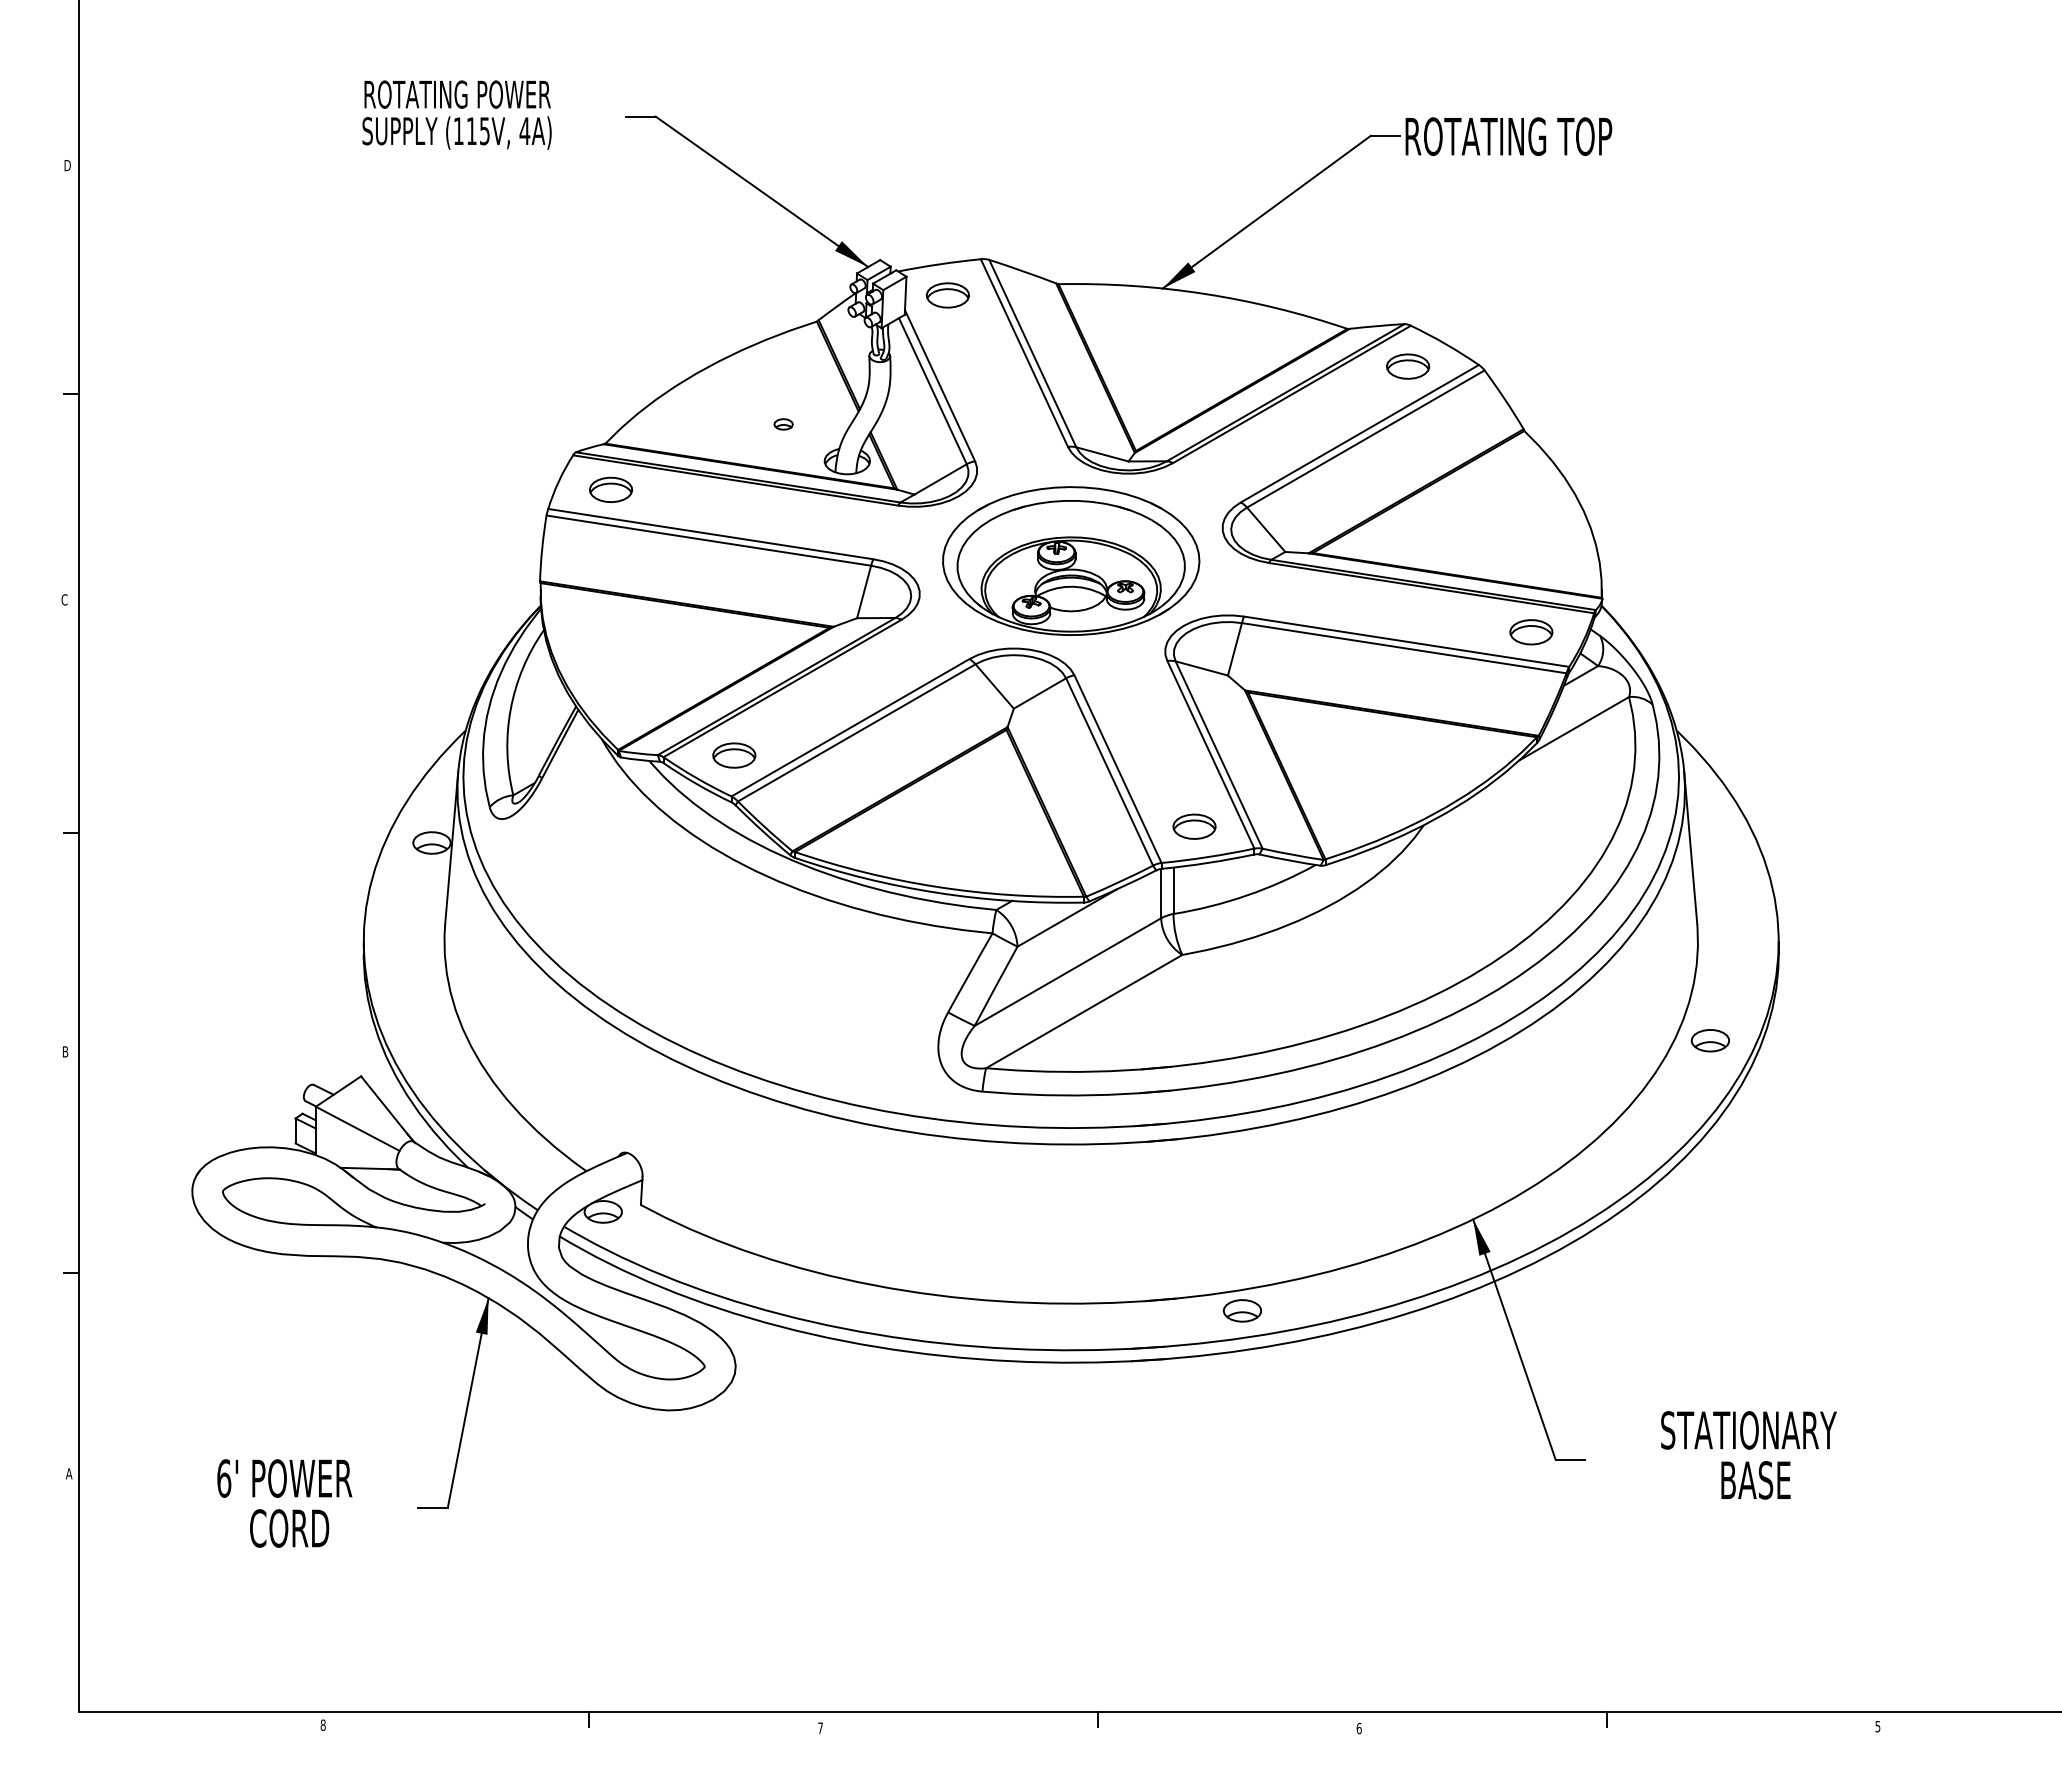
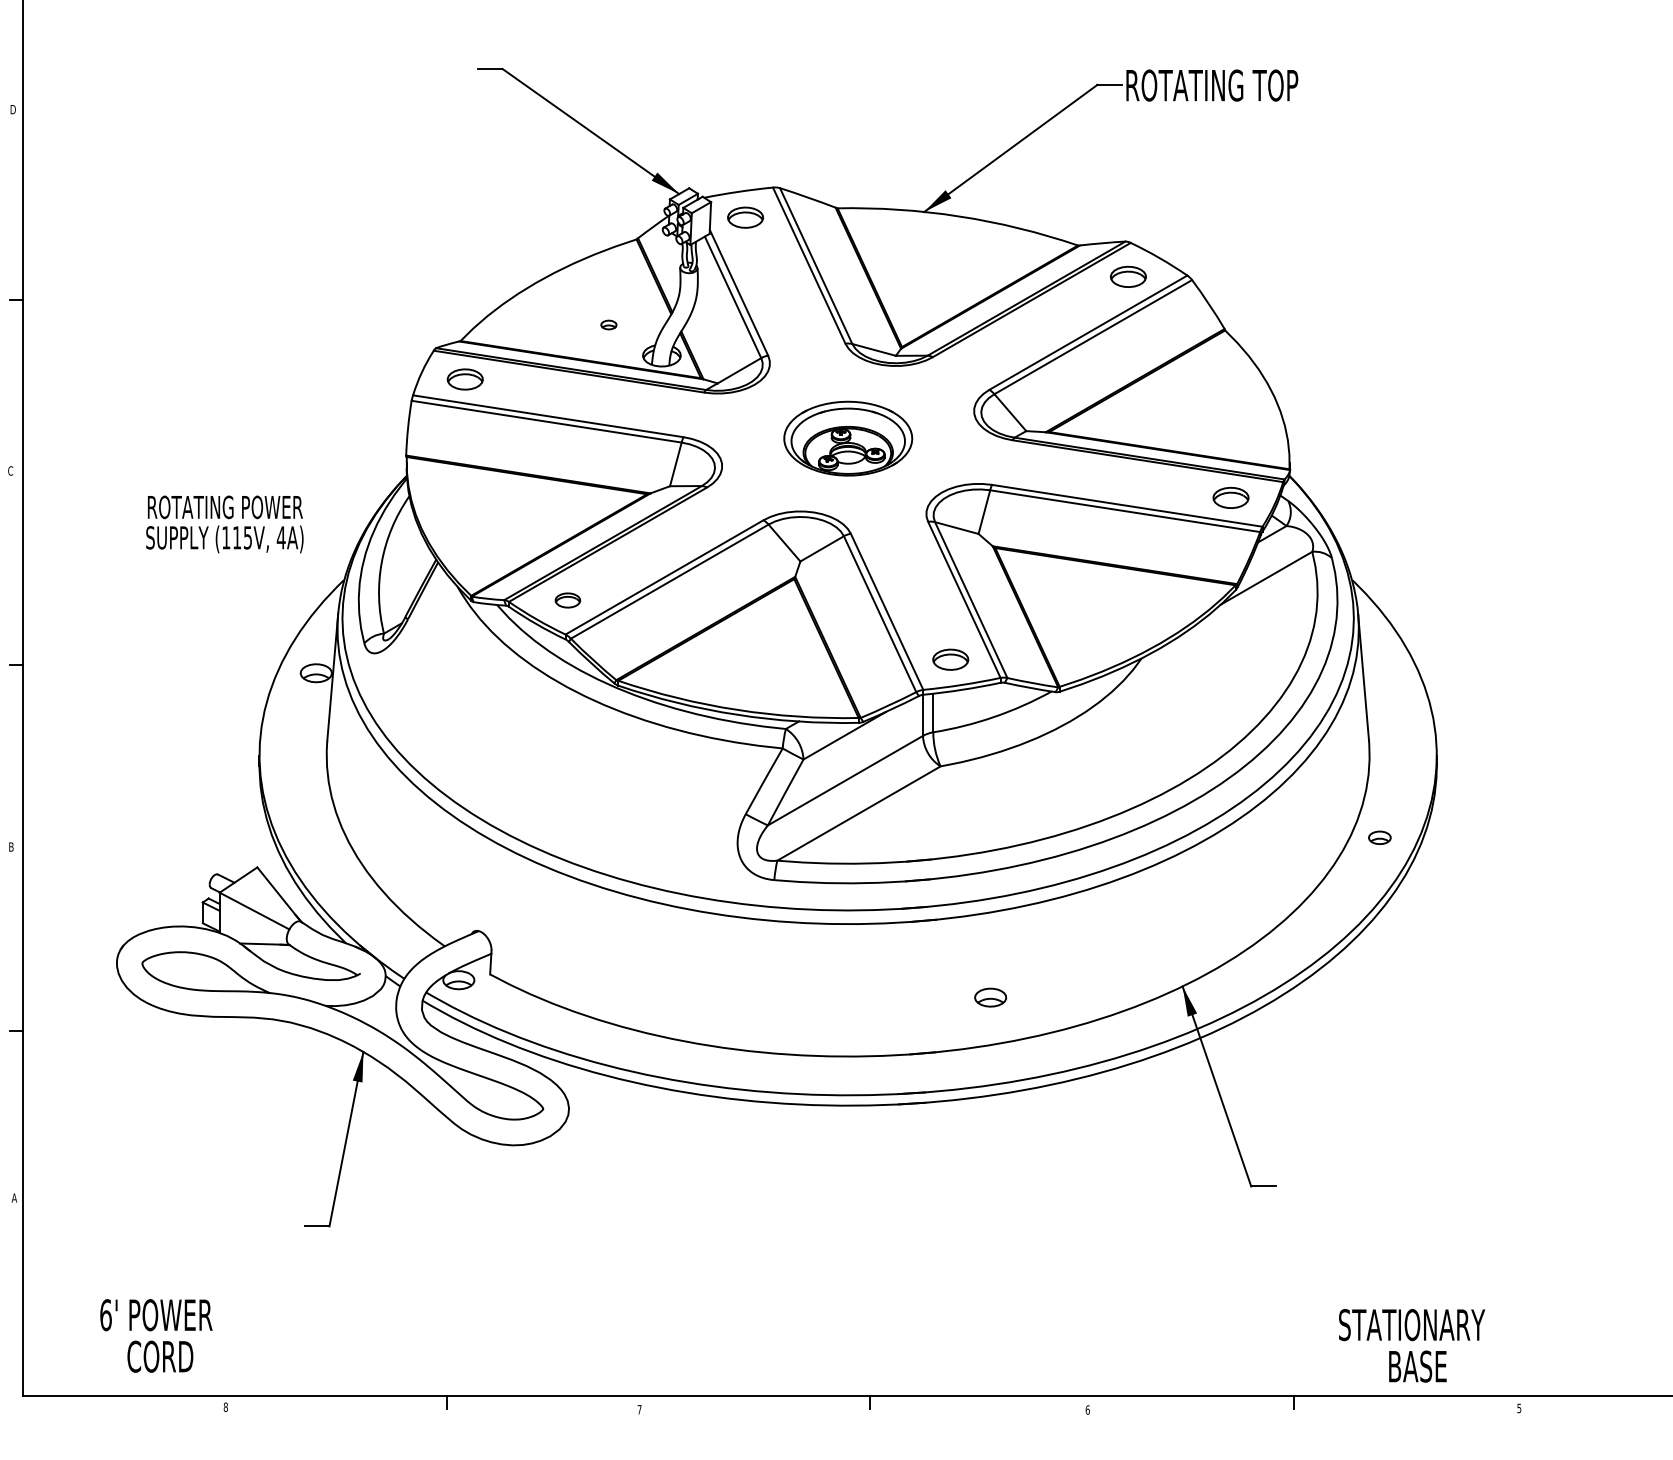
text: (456, 114) -> (224, 523), moved
part: (1071, 560) -> (848, 438), size x0.6
part: (734, 755) -> (568, 600), size x0.7
part: (1709, 1040) -> (1379, 837), size x0.7
part: (1241, 1310) -> (989, 997), moved
text: (1748, 1455) -> (1411, 1345), moved
text: (284, 1503) -> (156, 1335), moved

